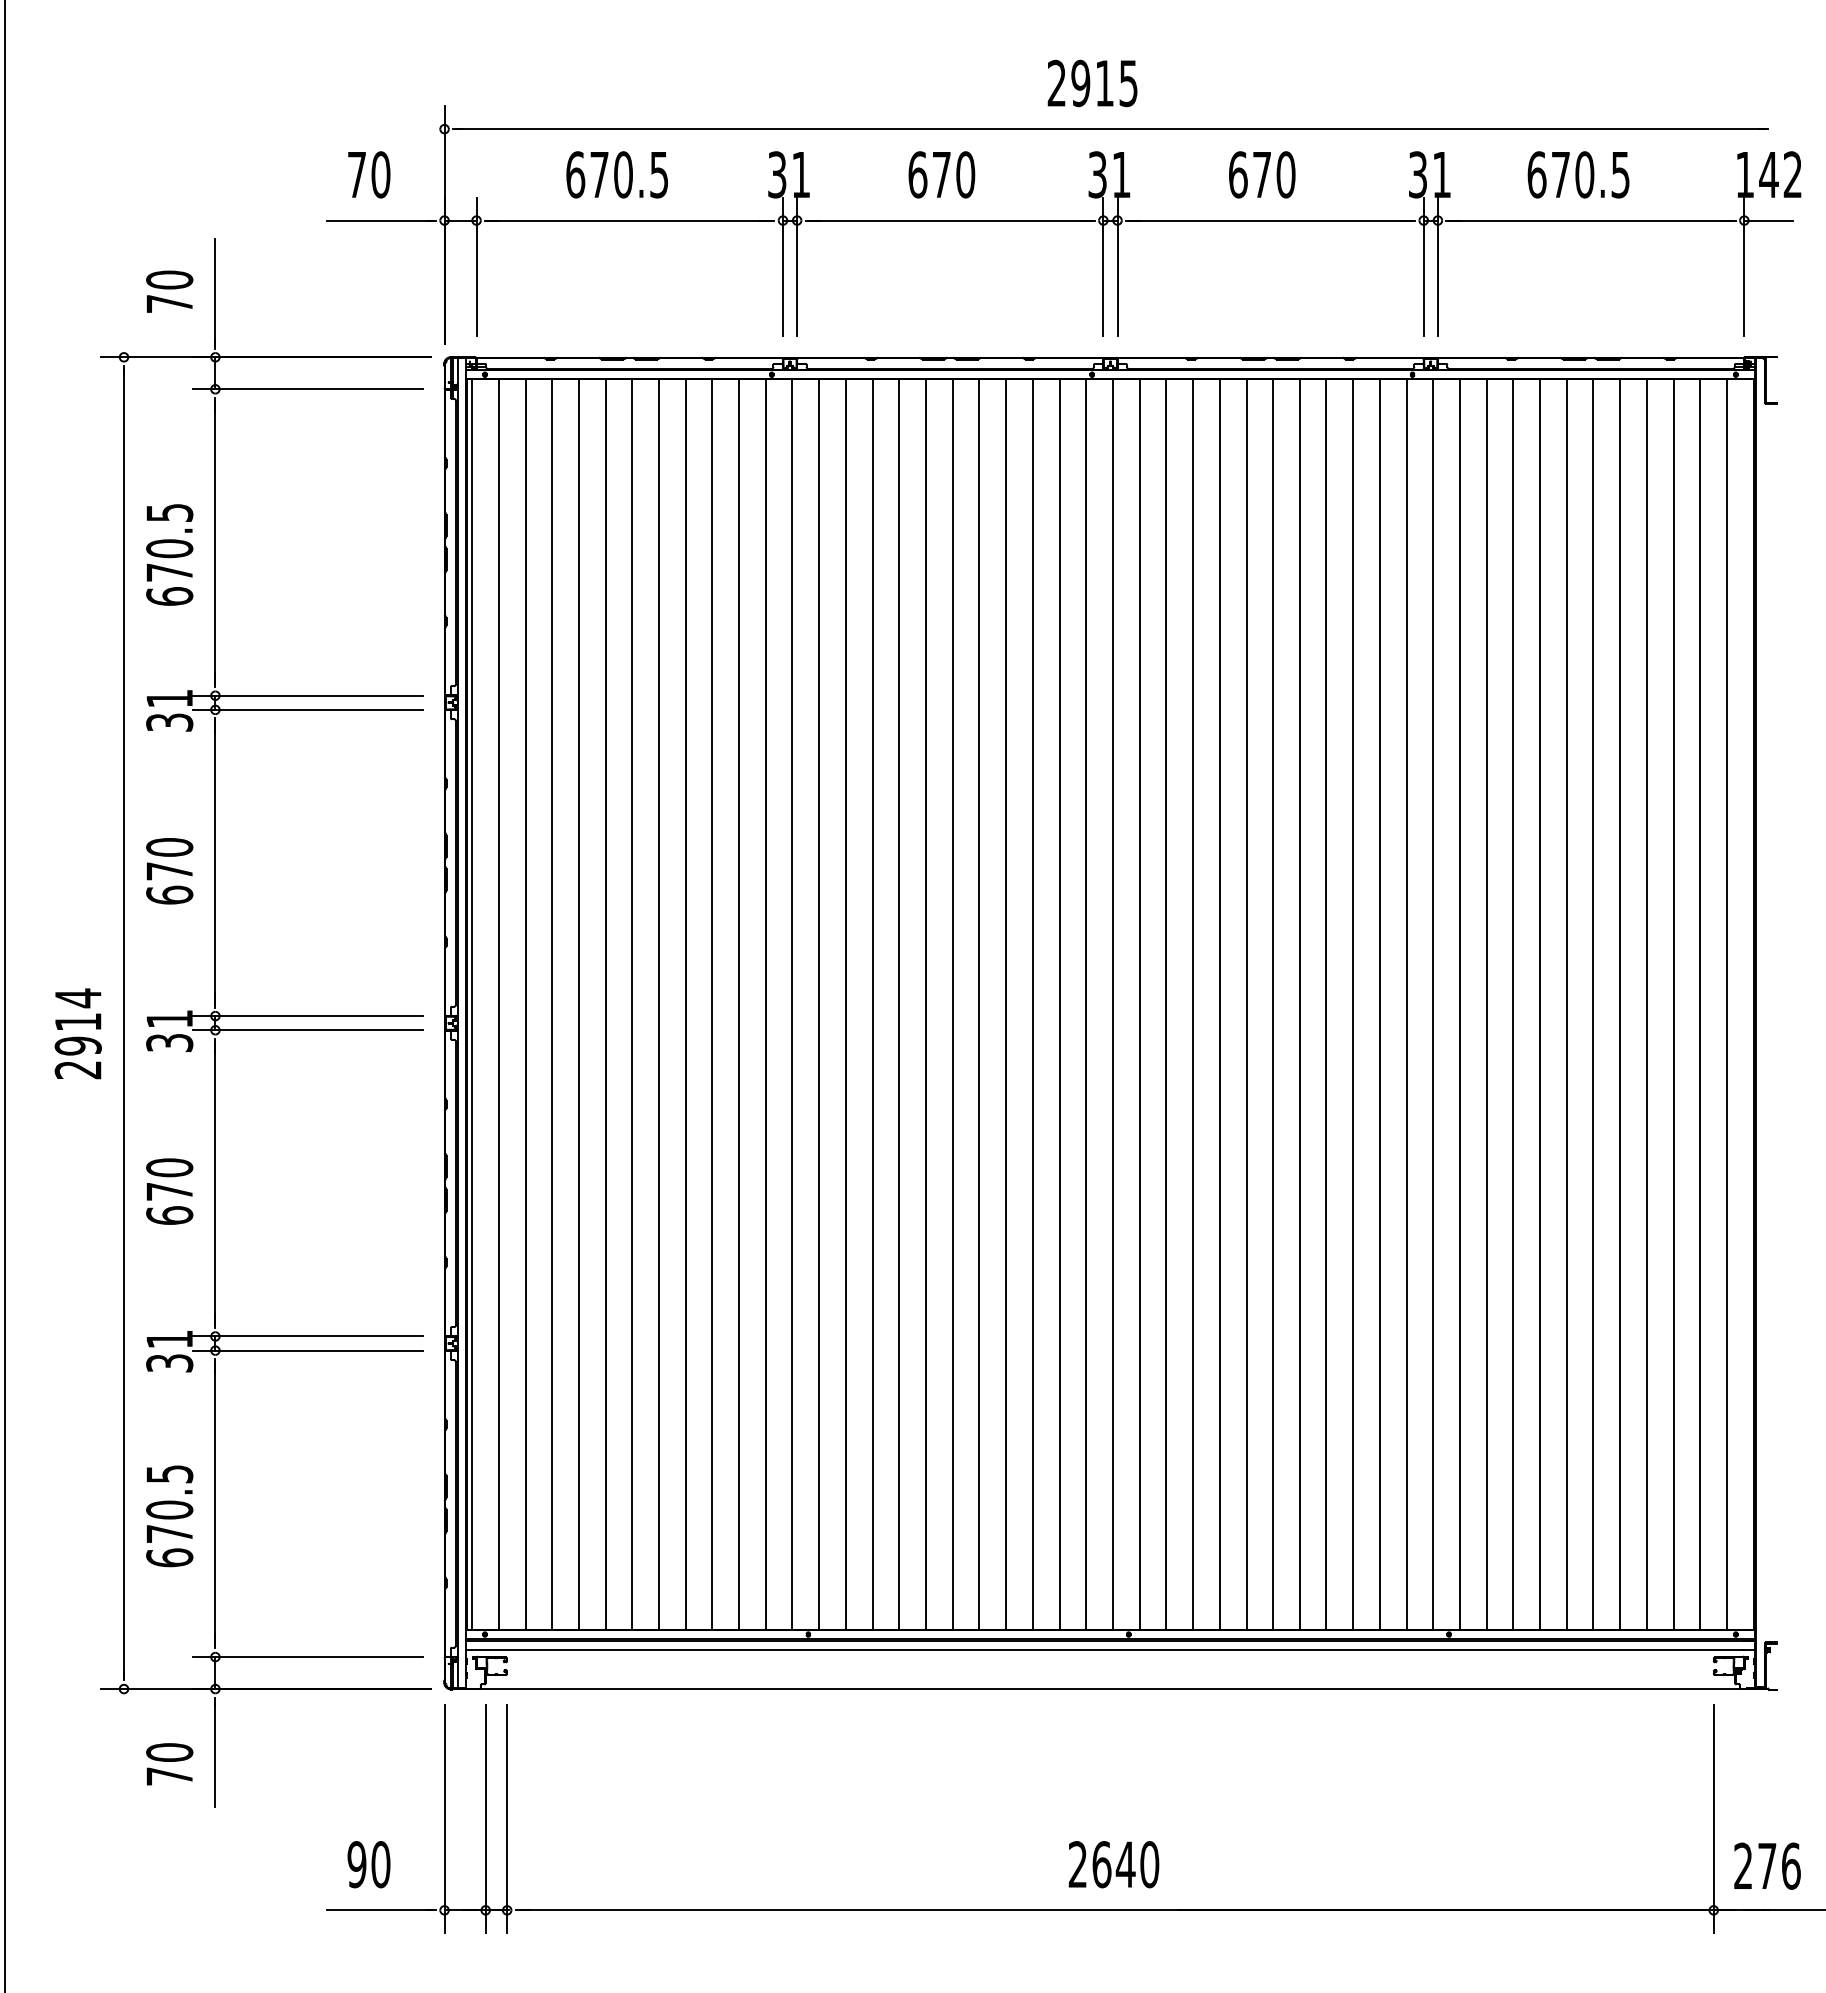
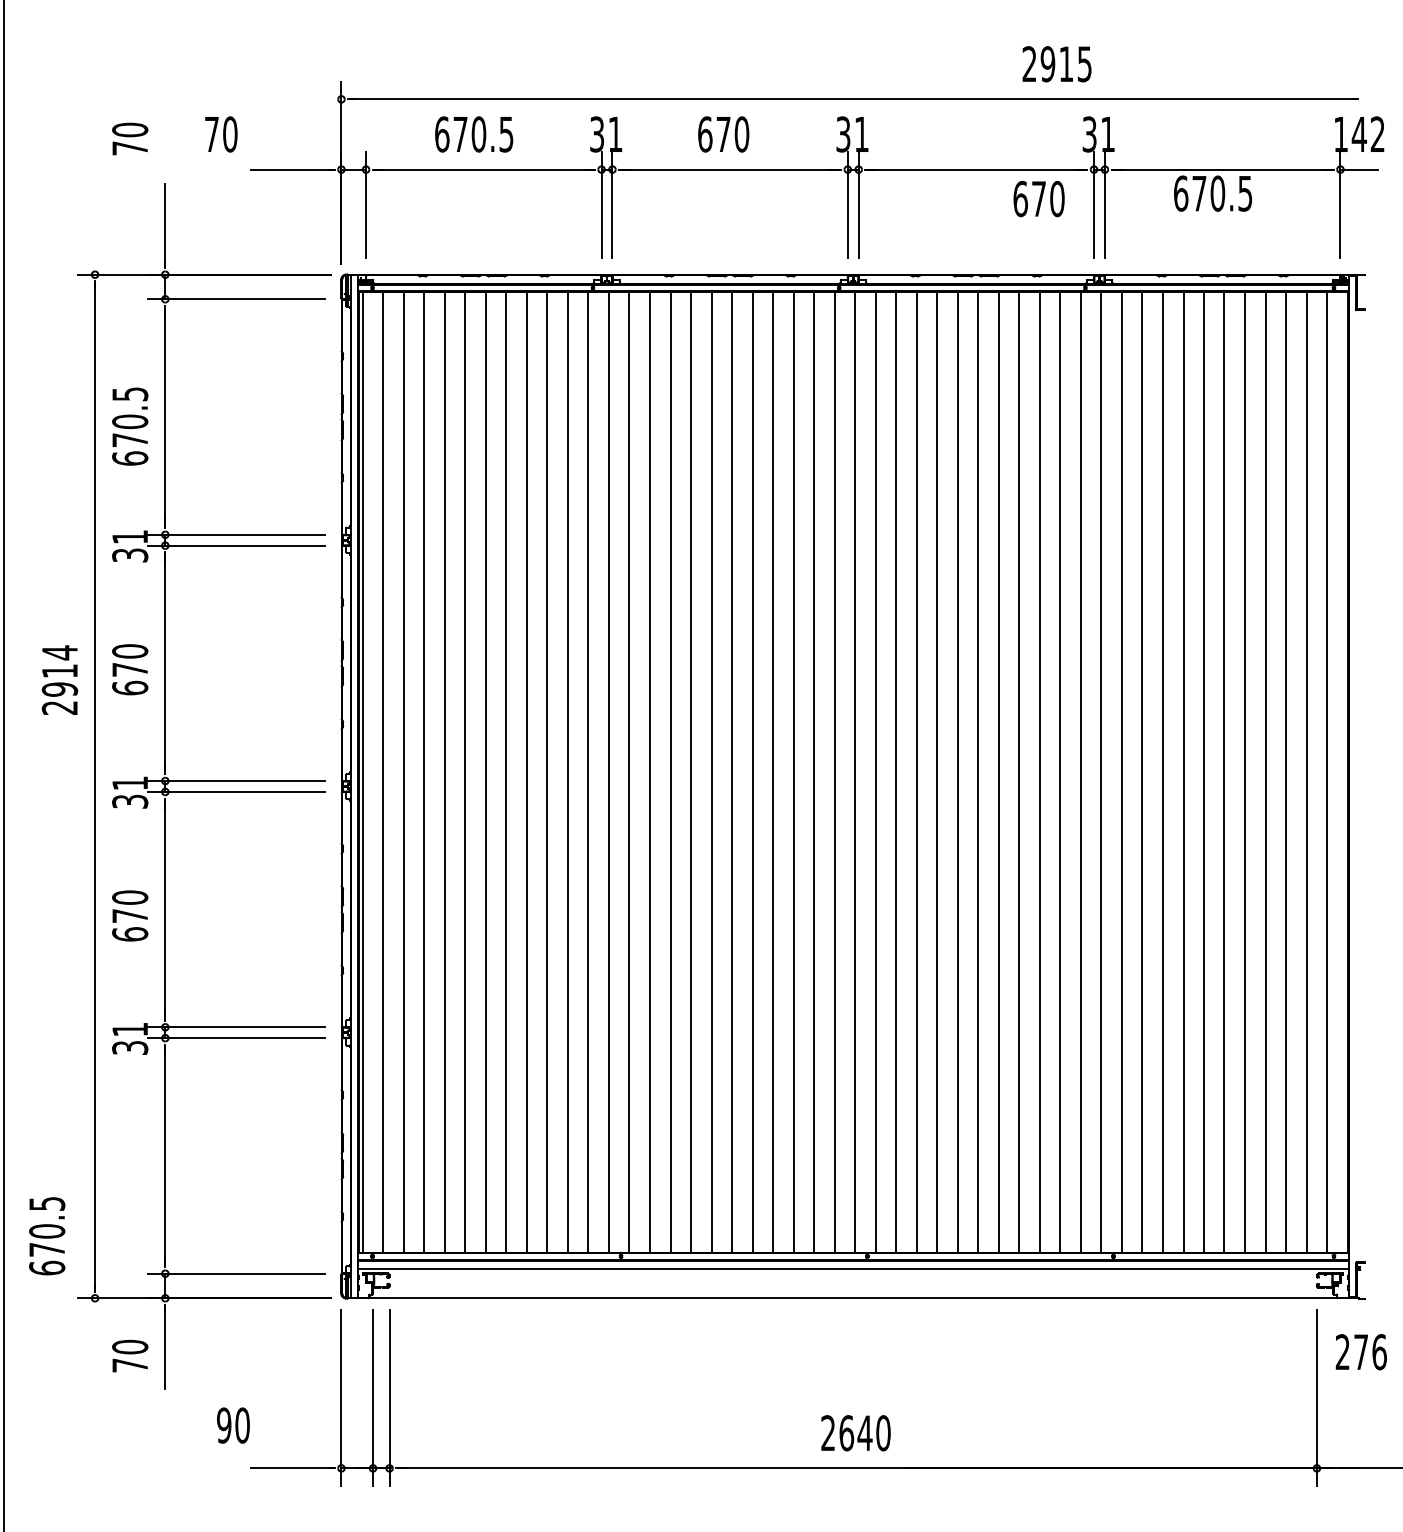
text: (1092, 83) -> (1056, 64), moved
text: (369, 174) -> (221, 134), moved
text: (1262, 174) -> (1039, 198), moved
text: (1578, 174) -> (1213, 193), moved
text: (169, 291) -> (130, 138), moved
text: (77, 1033) -> (59, 679), moved
text: (169, 1516) -> (47, 1236), moved
text: (368, 1864) -> (233, 1425), moved
text: (1767, 1865) -> (1361, 1351), moved

